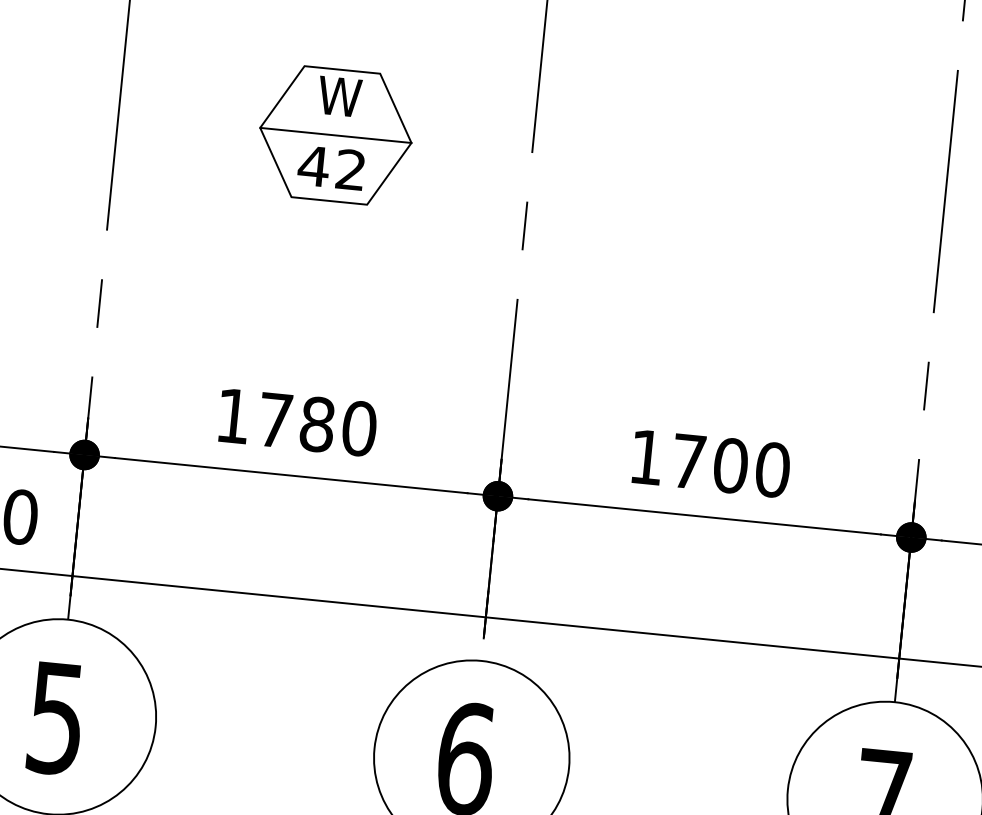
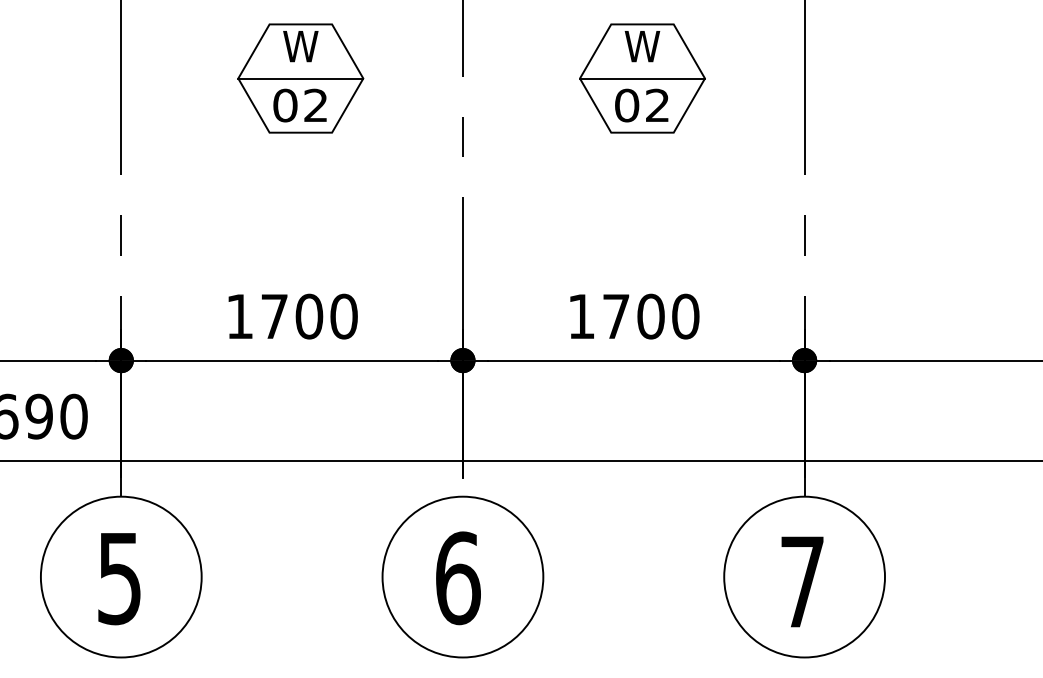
text: (314, 166) -> (285, 105), 42 -> 02
part: (749, 176) -> (642, 78), added
text: (317, 424) -> (309, 316), 1780 -> 1700

